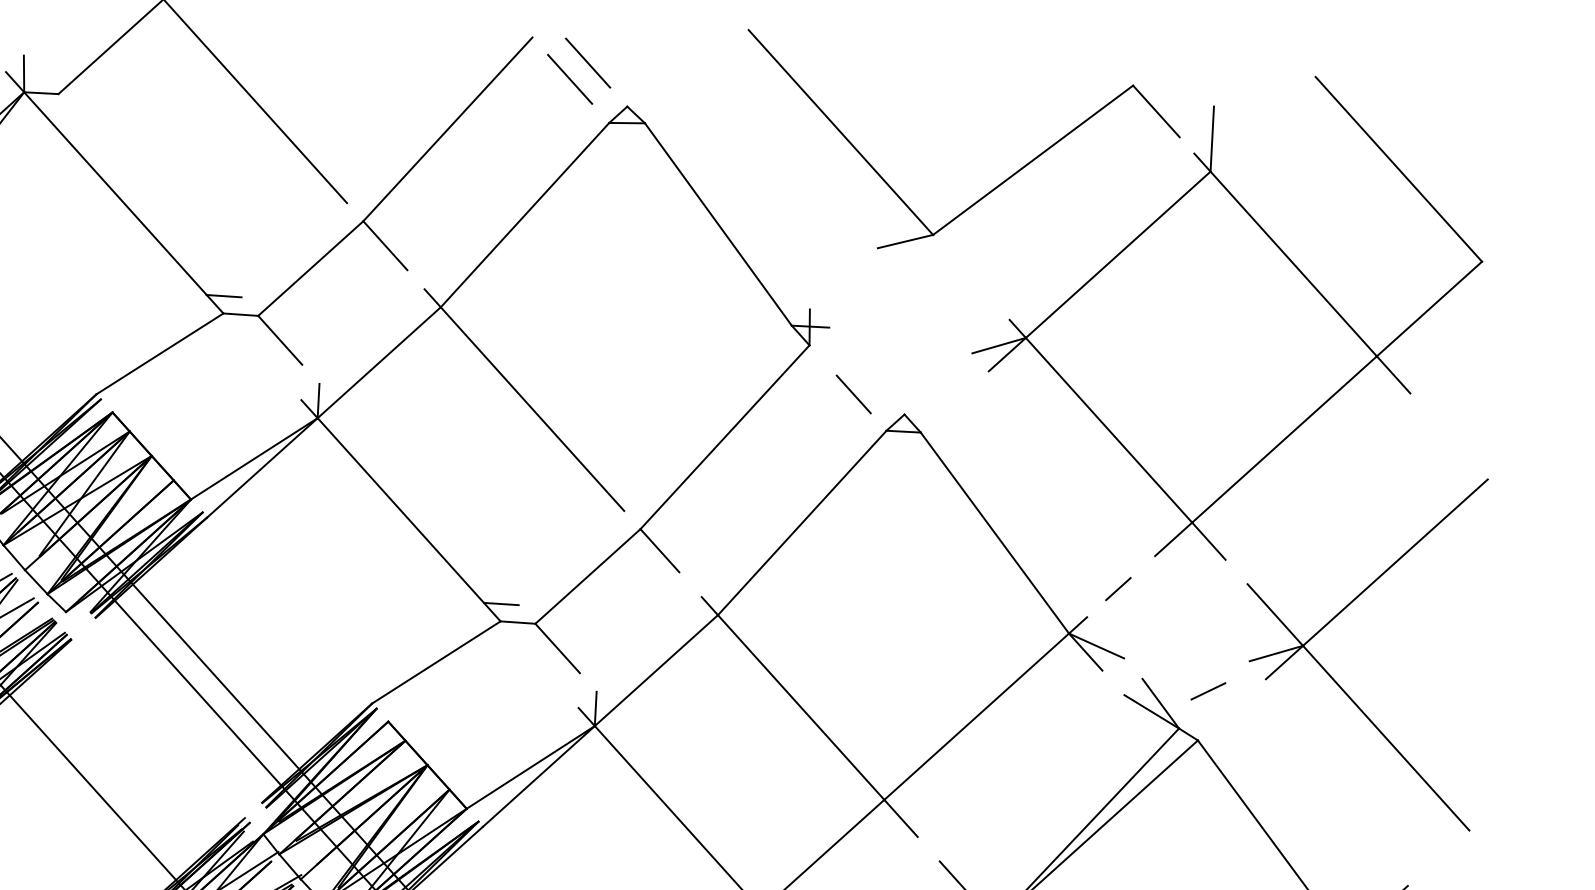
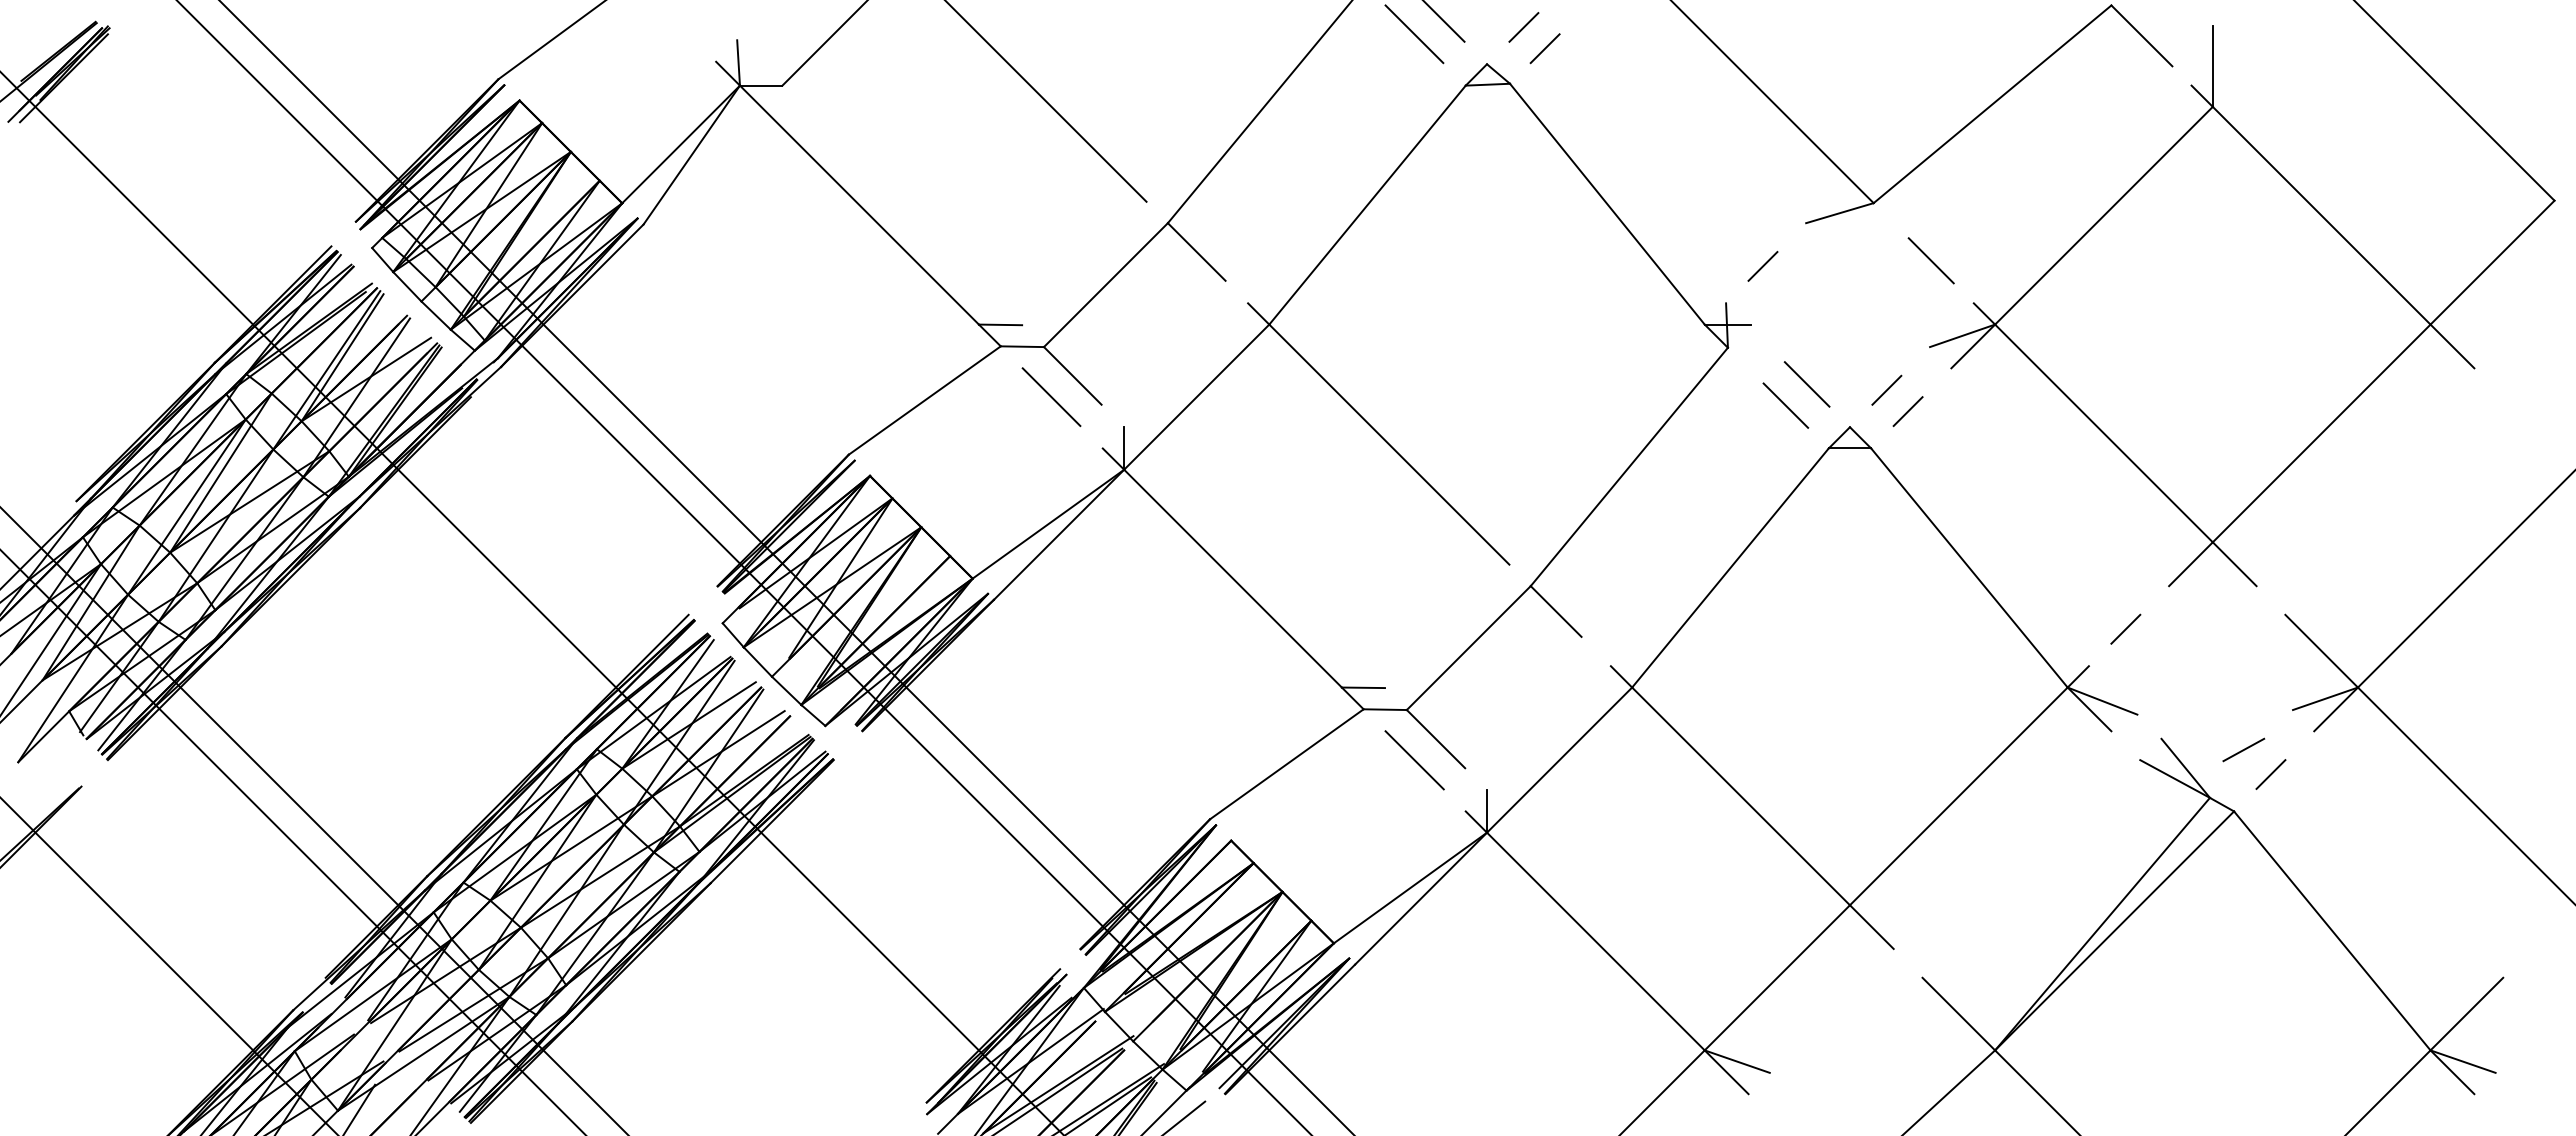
line: (658, 78) -> (1523, 27), added
line: (674, 96) -> (1544, 48), added
line: (840, 281) -> (1762, 266), added
line: (976, 283) -> (1930, 260), added
line: (262, 356) -> (1051, 397), added
line: (871, 378) -> (1806, 384), added
line: (935, 385) -> (1886, 389), added
line: (951, 404) -> (1907, 411), added
line: (539, 664) -> (1414, 760), added
line: (1228, 712) -> (2270, 774), added

